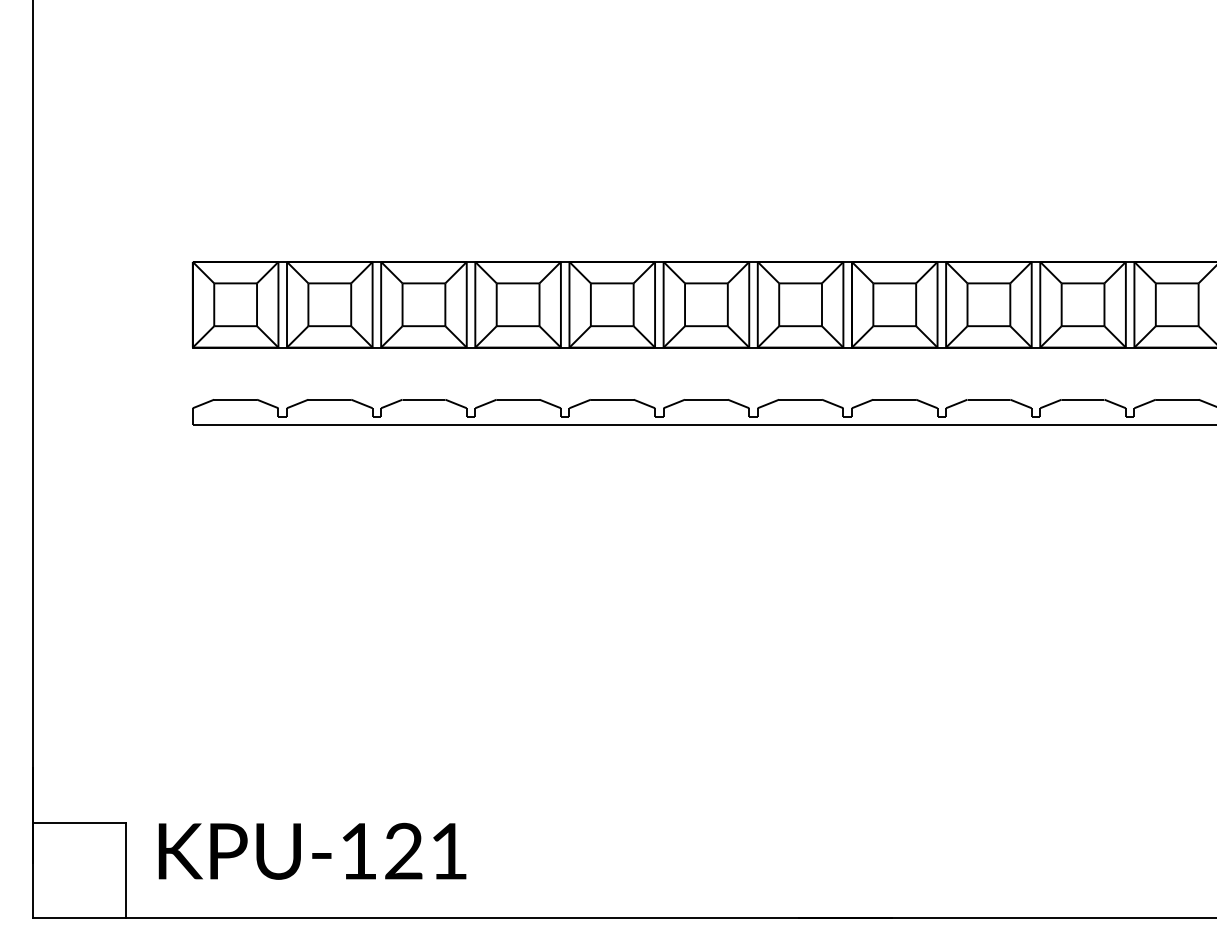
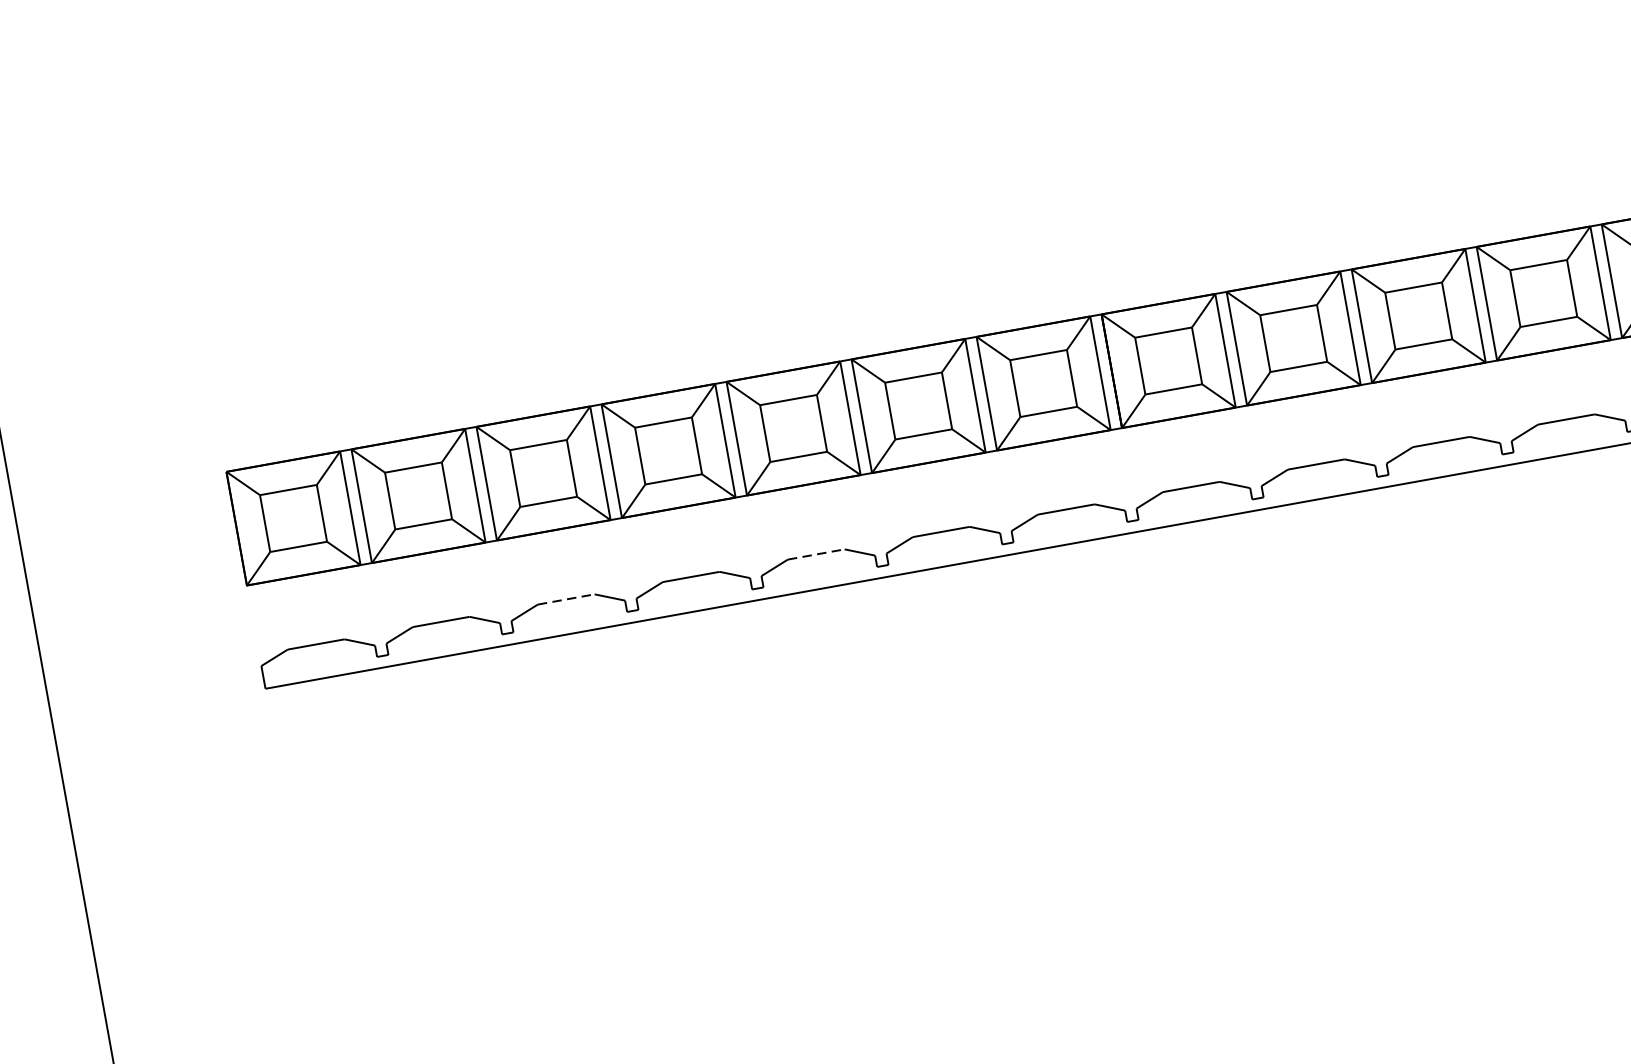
line: (424, 399) -> (566, 599), solid -> dashed
line: (612, 399) -> (816, 554), solid -> dashed

